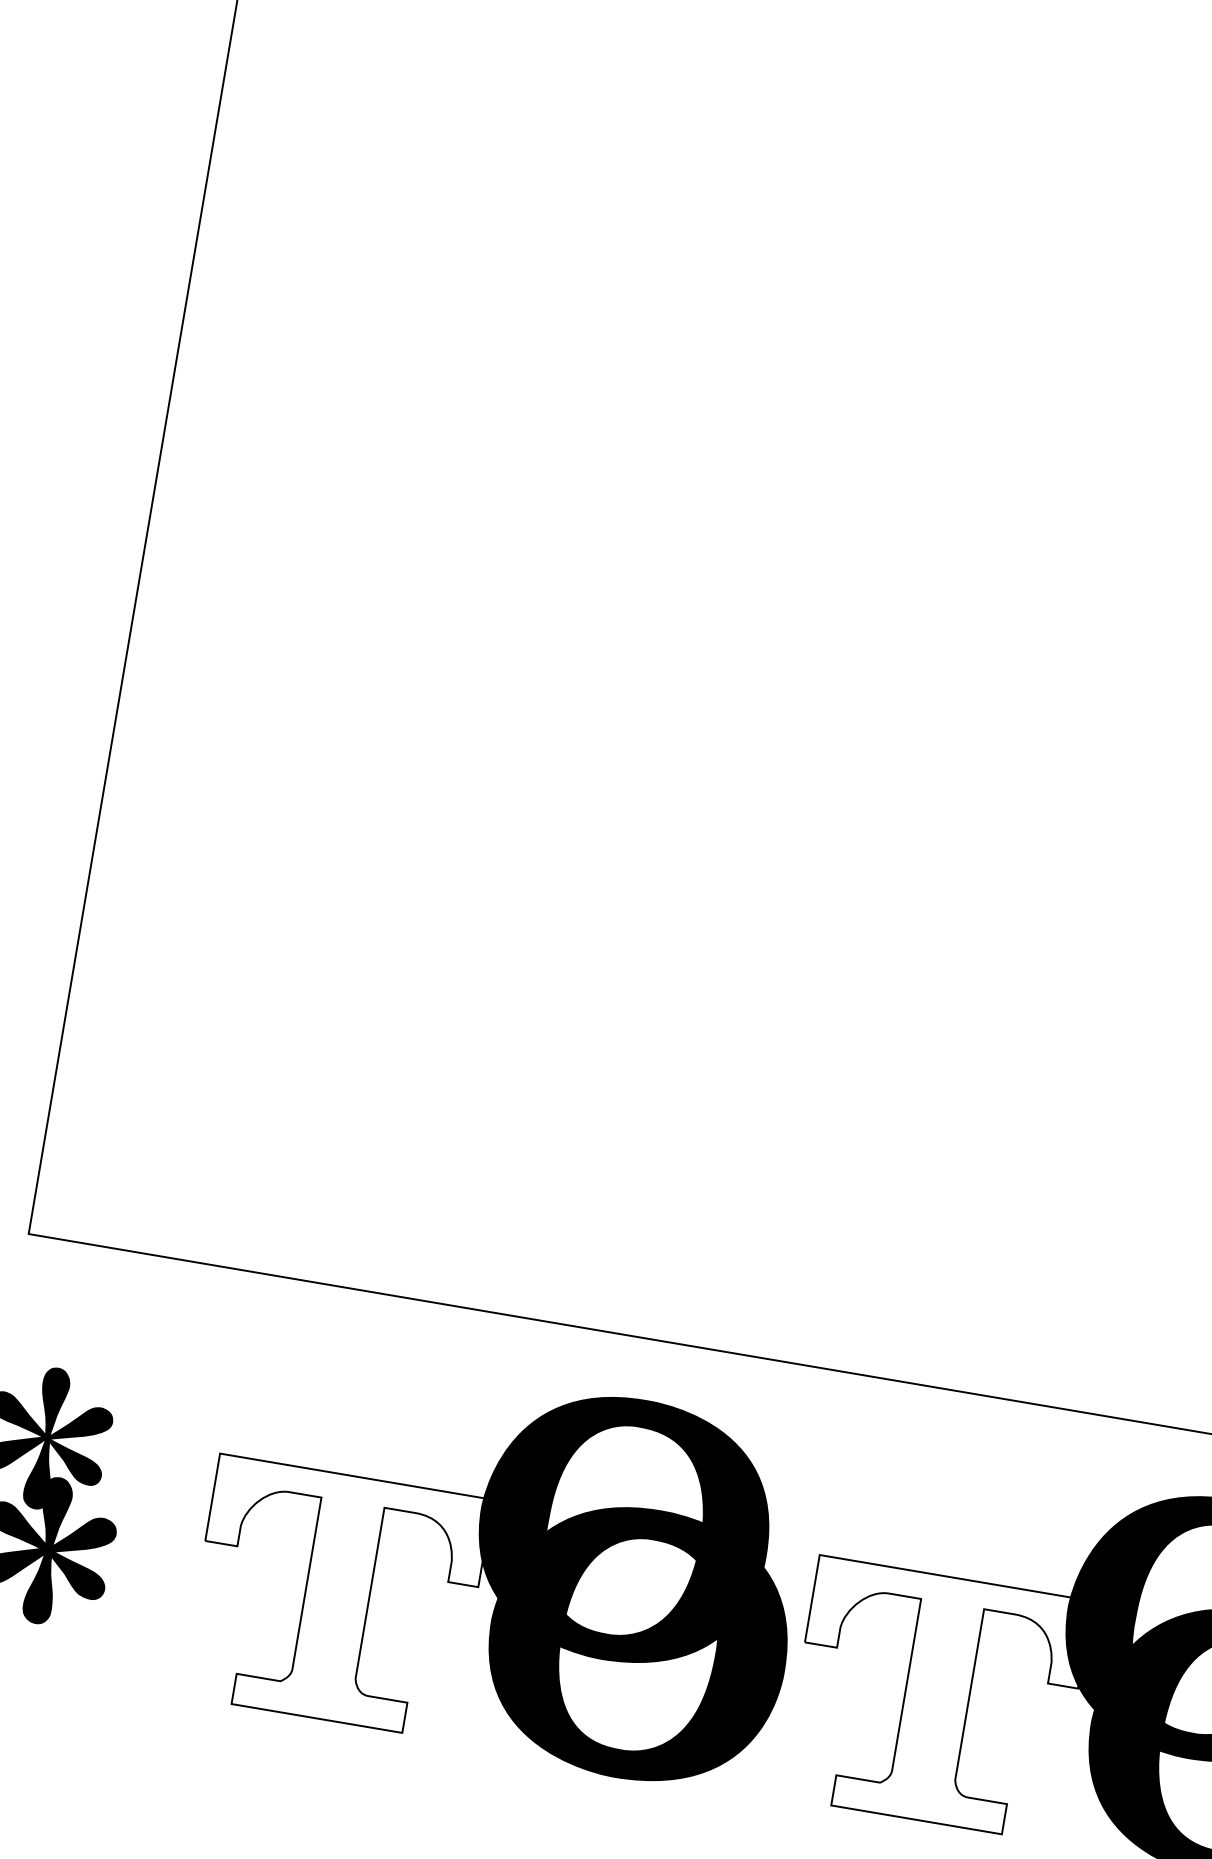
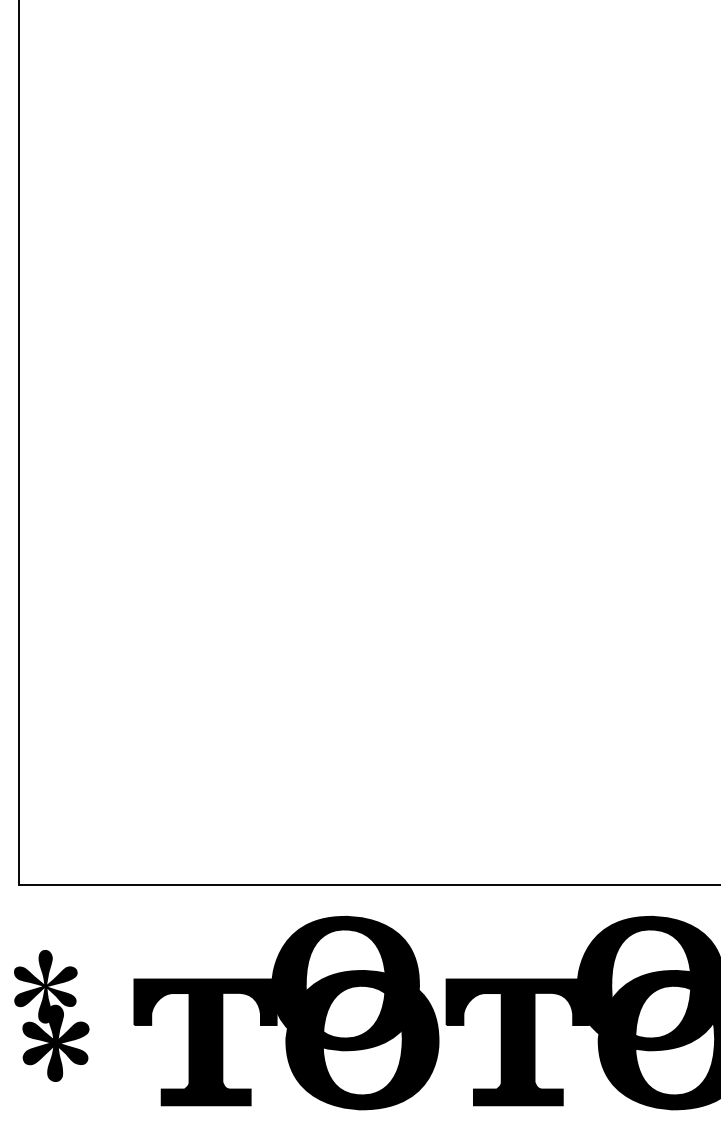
fill: (336, 1597) -> (205, 1042), added
fill: (935, 1699) -> (517, 1042), added

